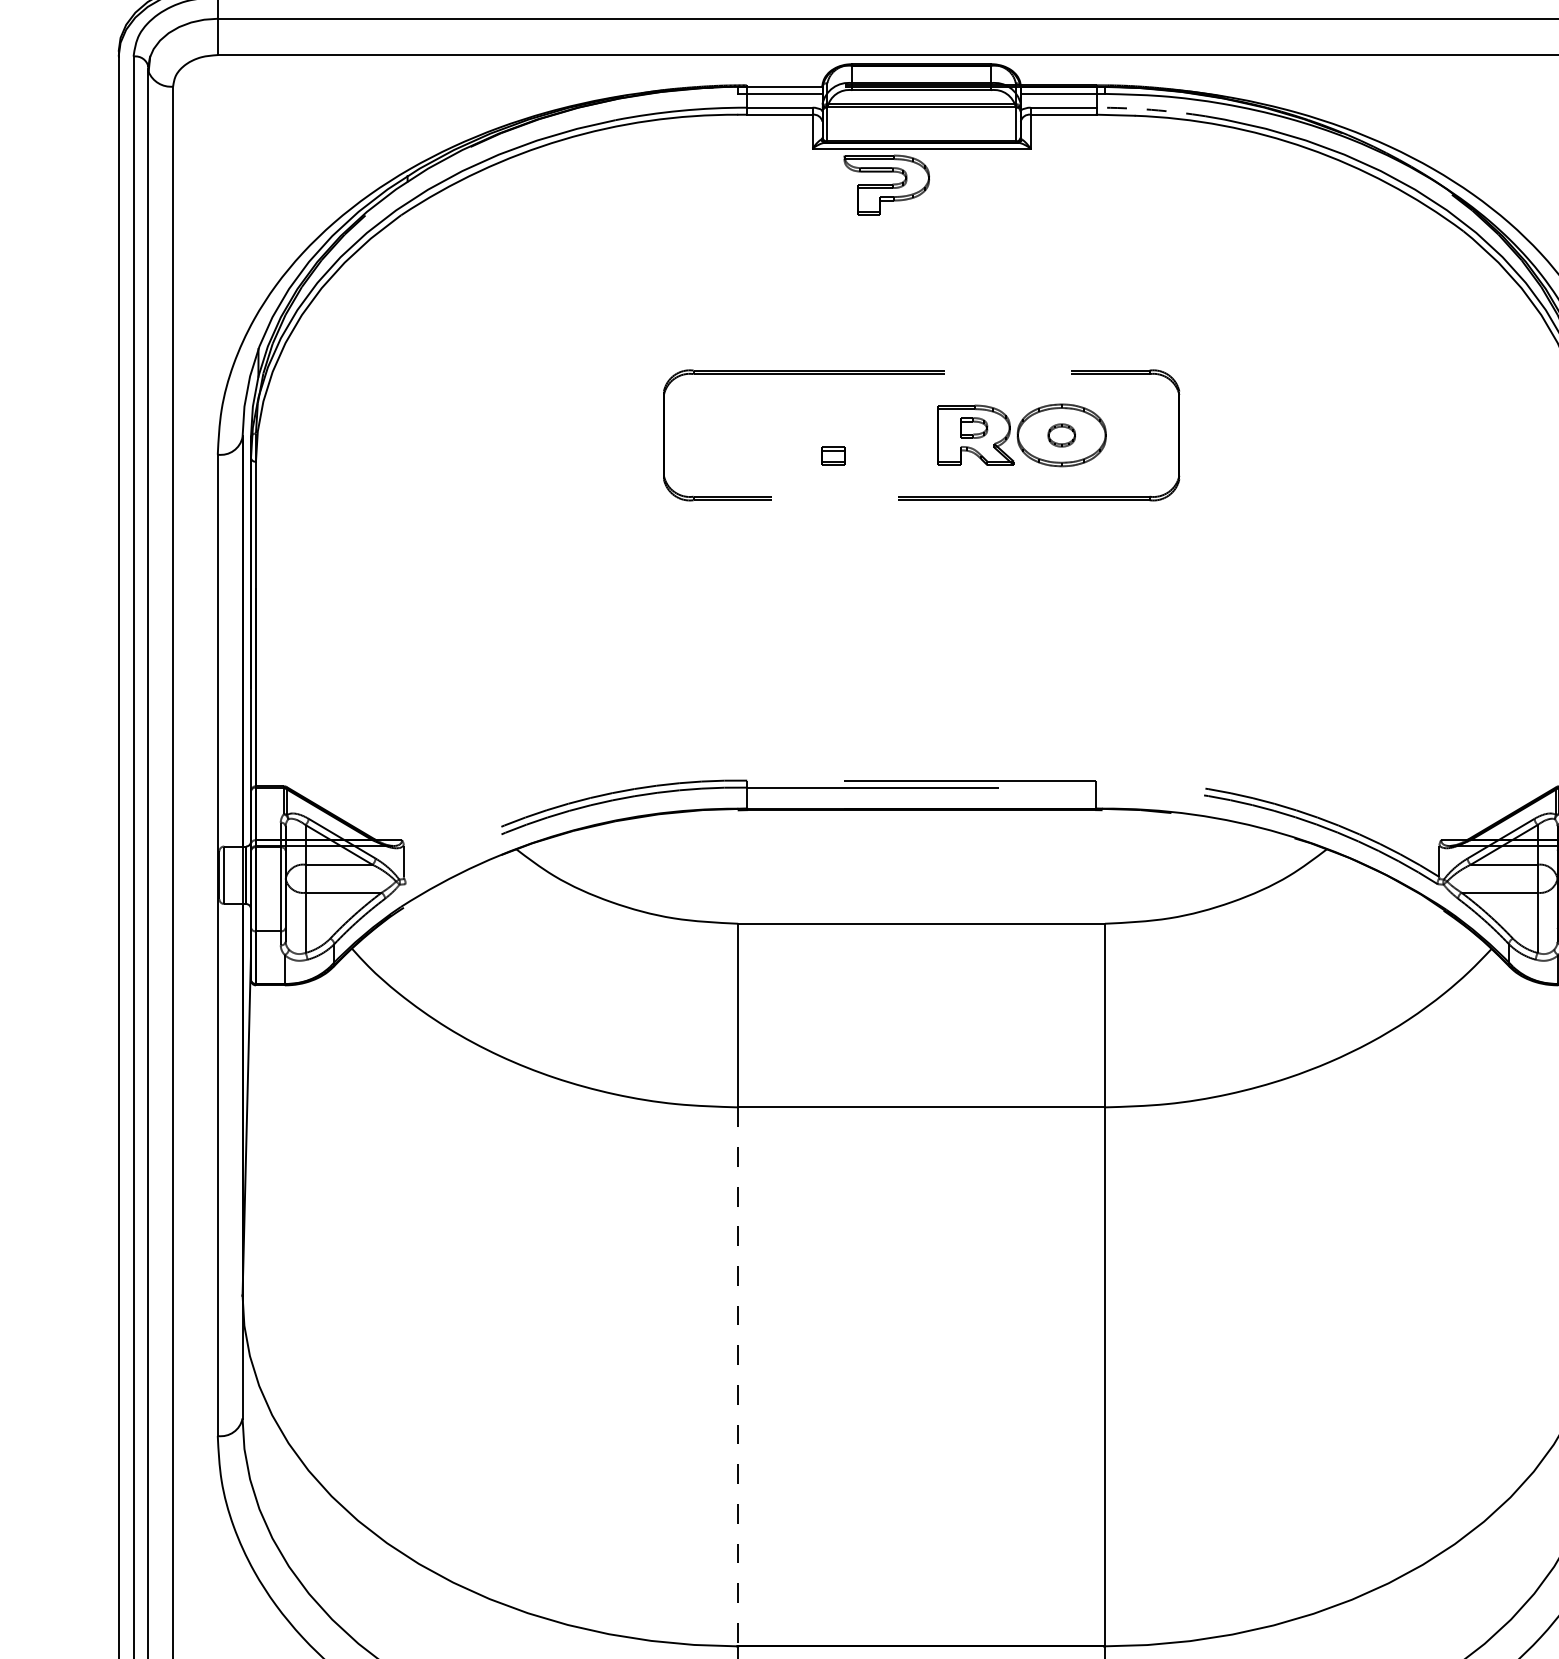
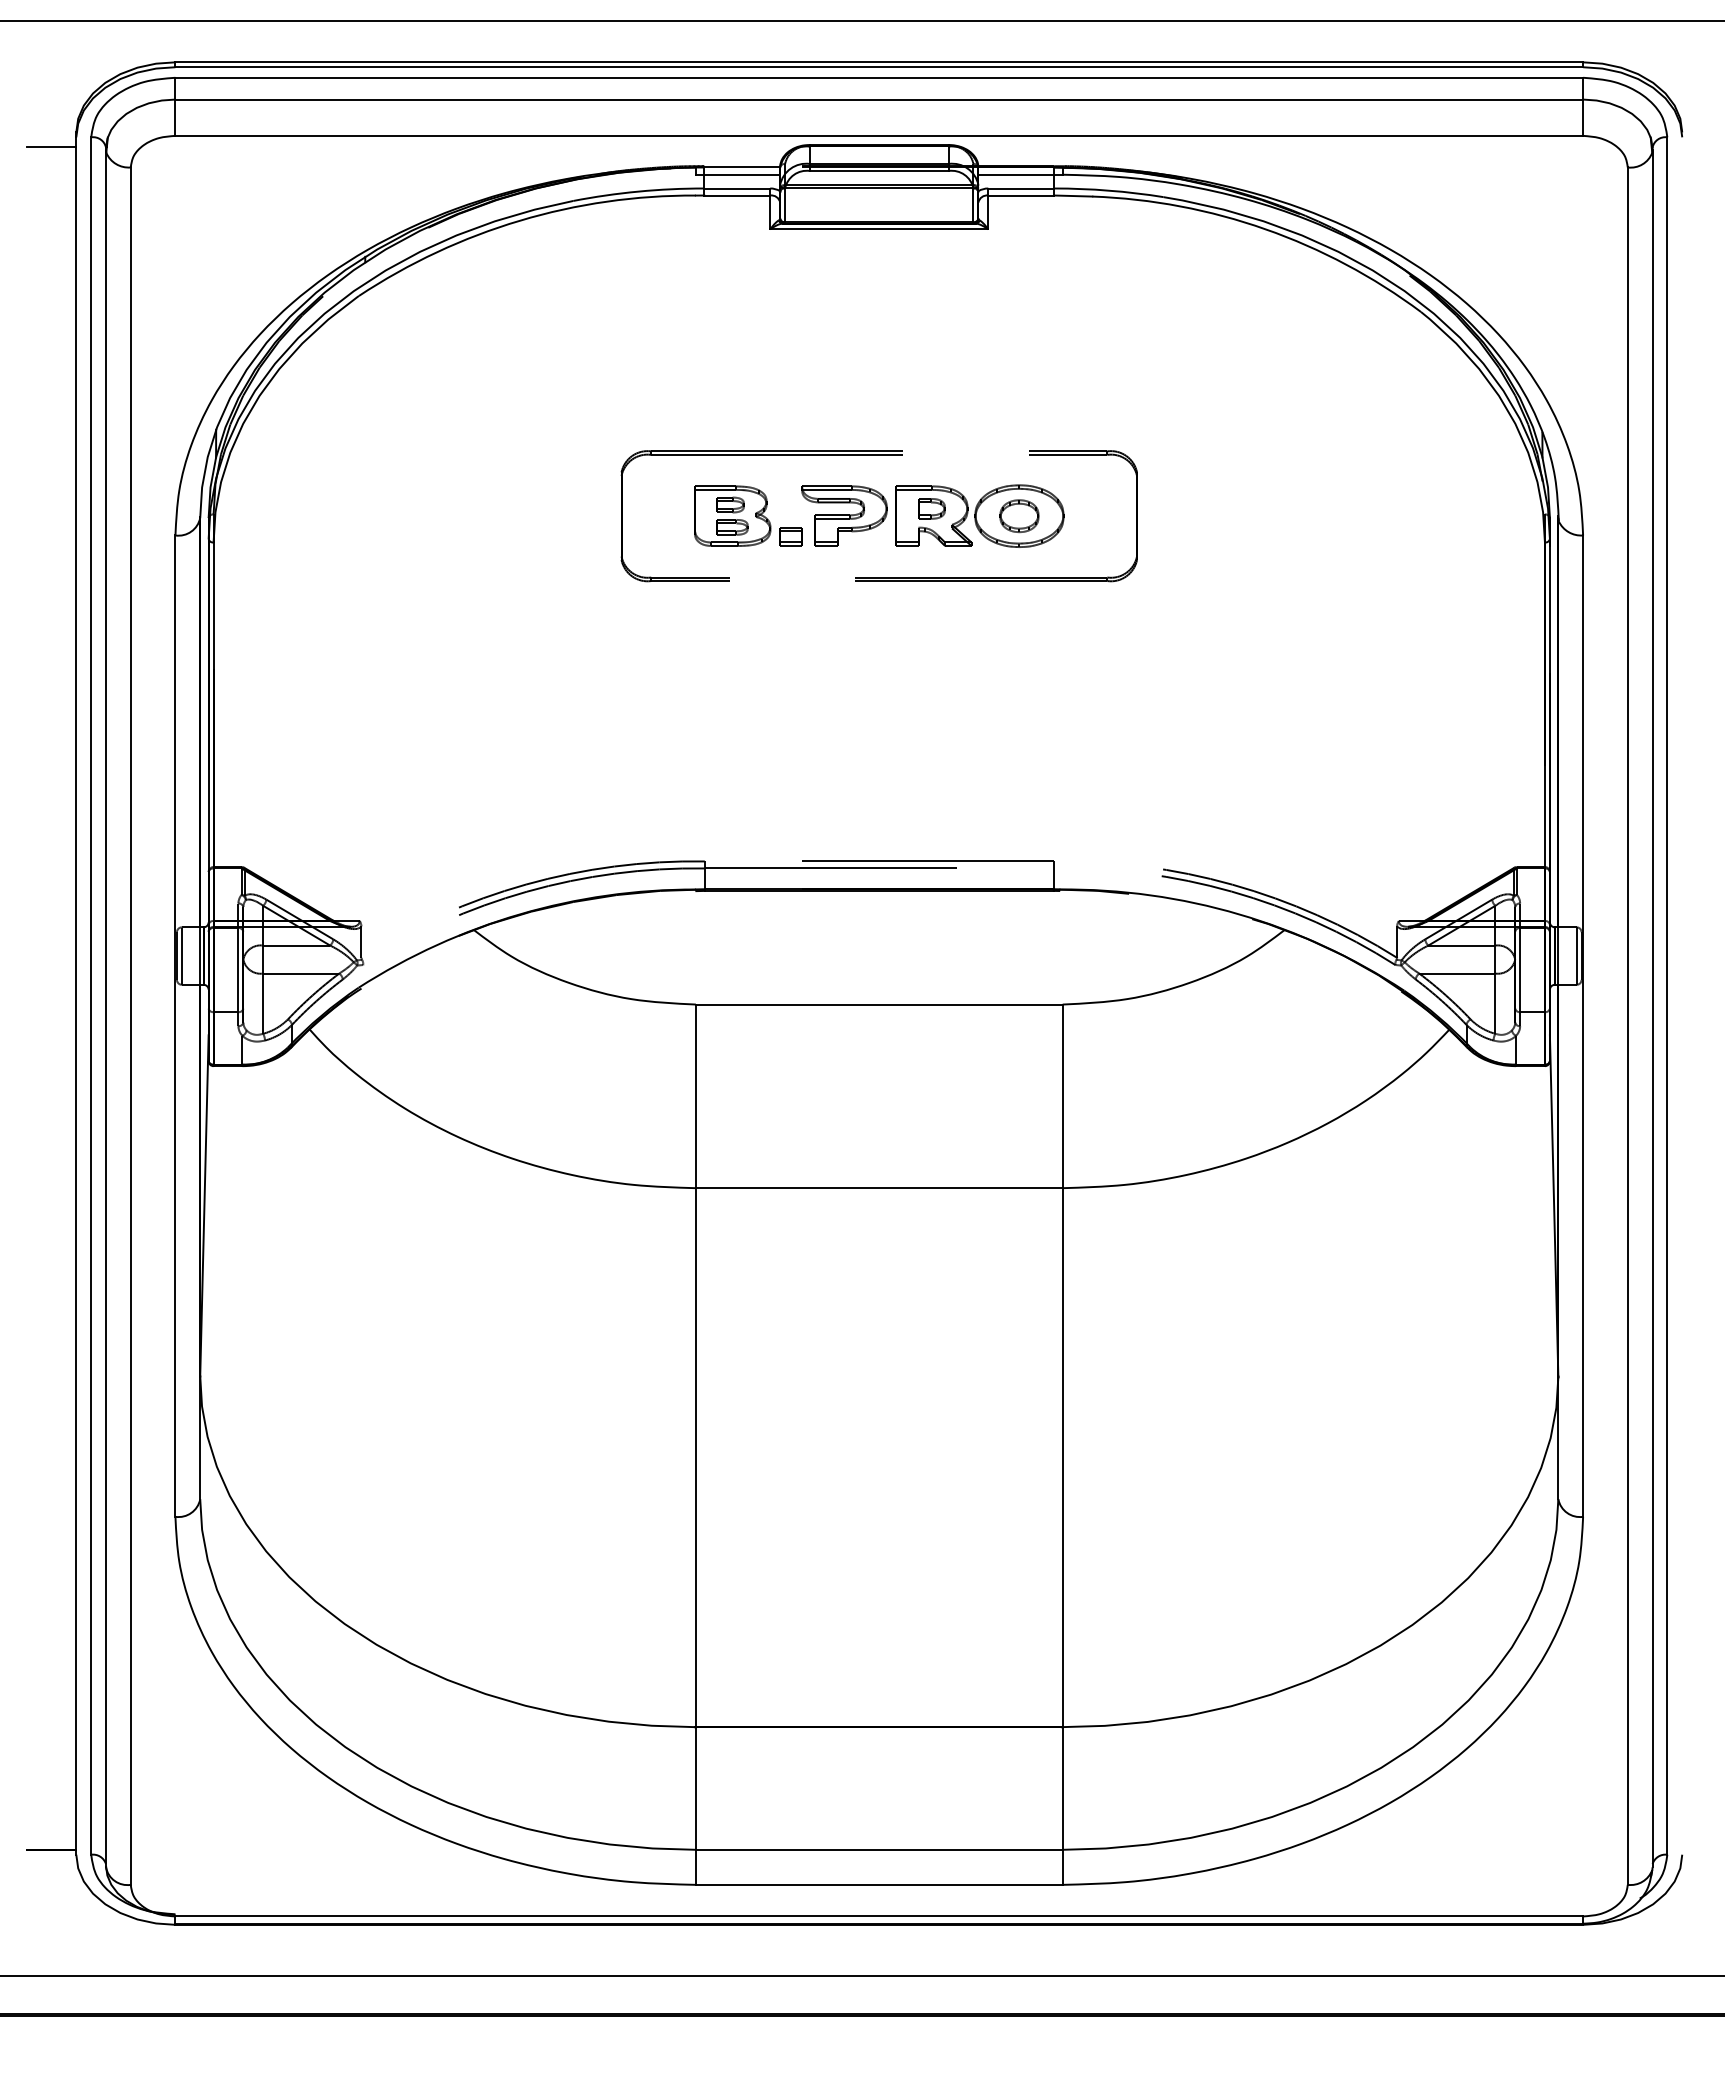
line: (93, 66) -> (51, 147), added
arc: (1151, 109) -> (1109, 190), dashed -> solid
part: (886, 184) -> (844, 515), moved
part: (774, 434) -> (732, 515), added
part: (1061, 435) -> (1019, 516), size x1.43
line: (737, 1377) -> (695, 1458), dashed -> solid

